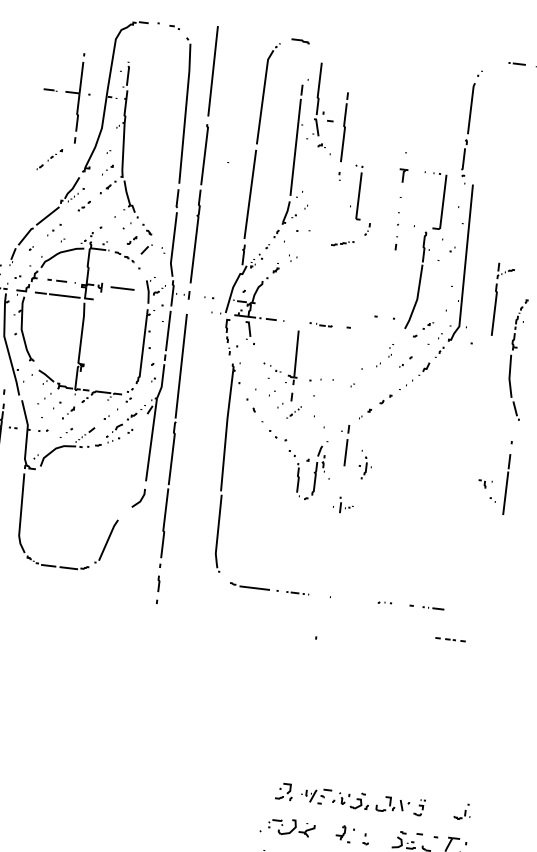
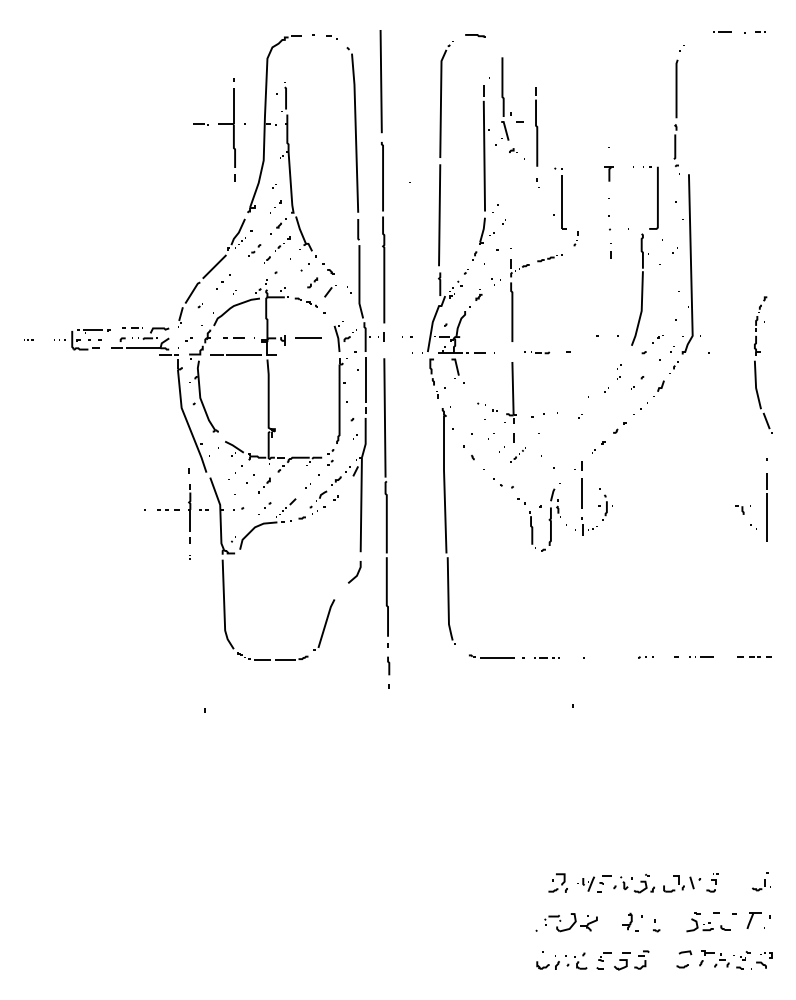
part: (50, 159) -> (277, 249), moved
part: (502, 300) -> (519, 300), moved
part: (343, 505) -> (586, 526), moved
line: (450, 639) -> (754, 656), moved

